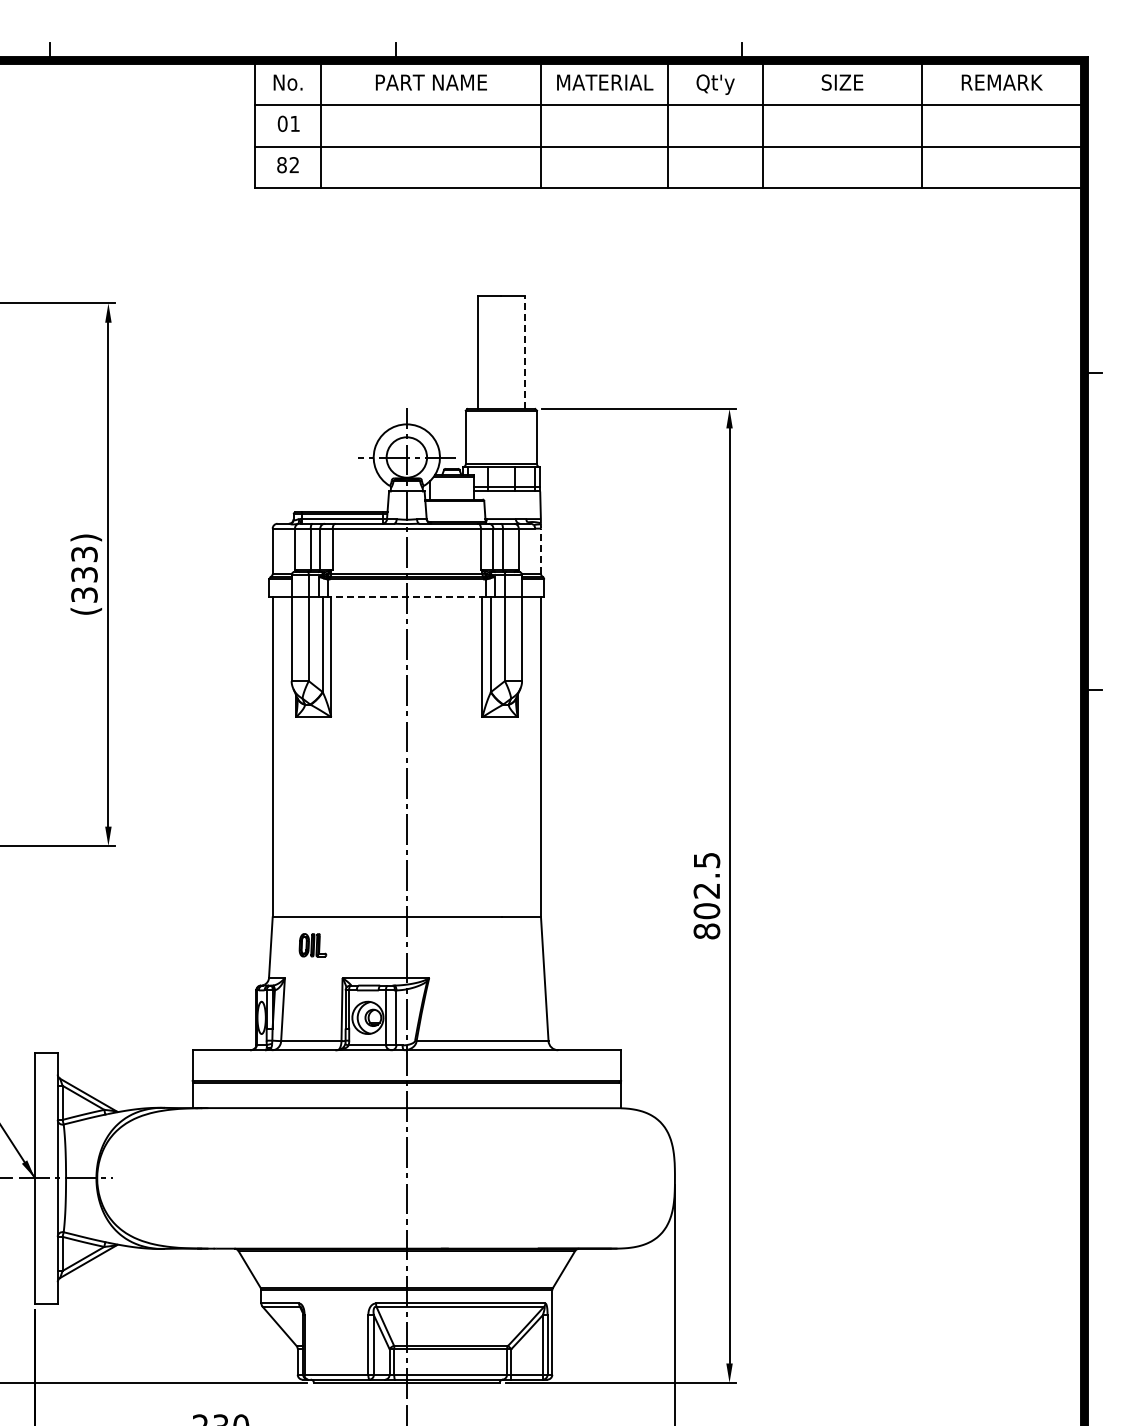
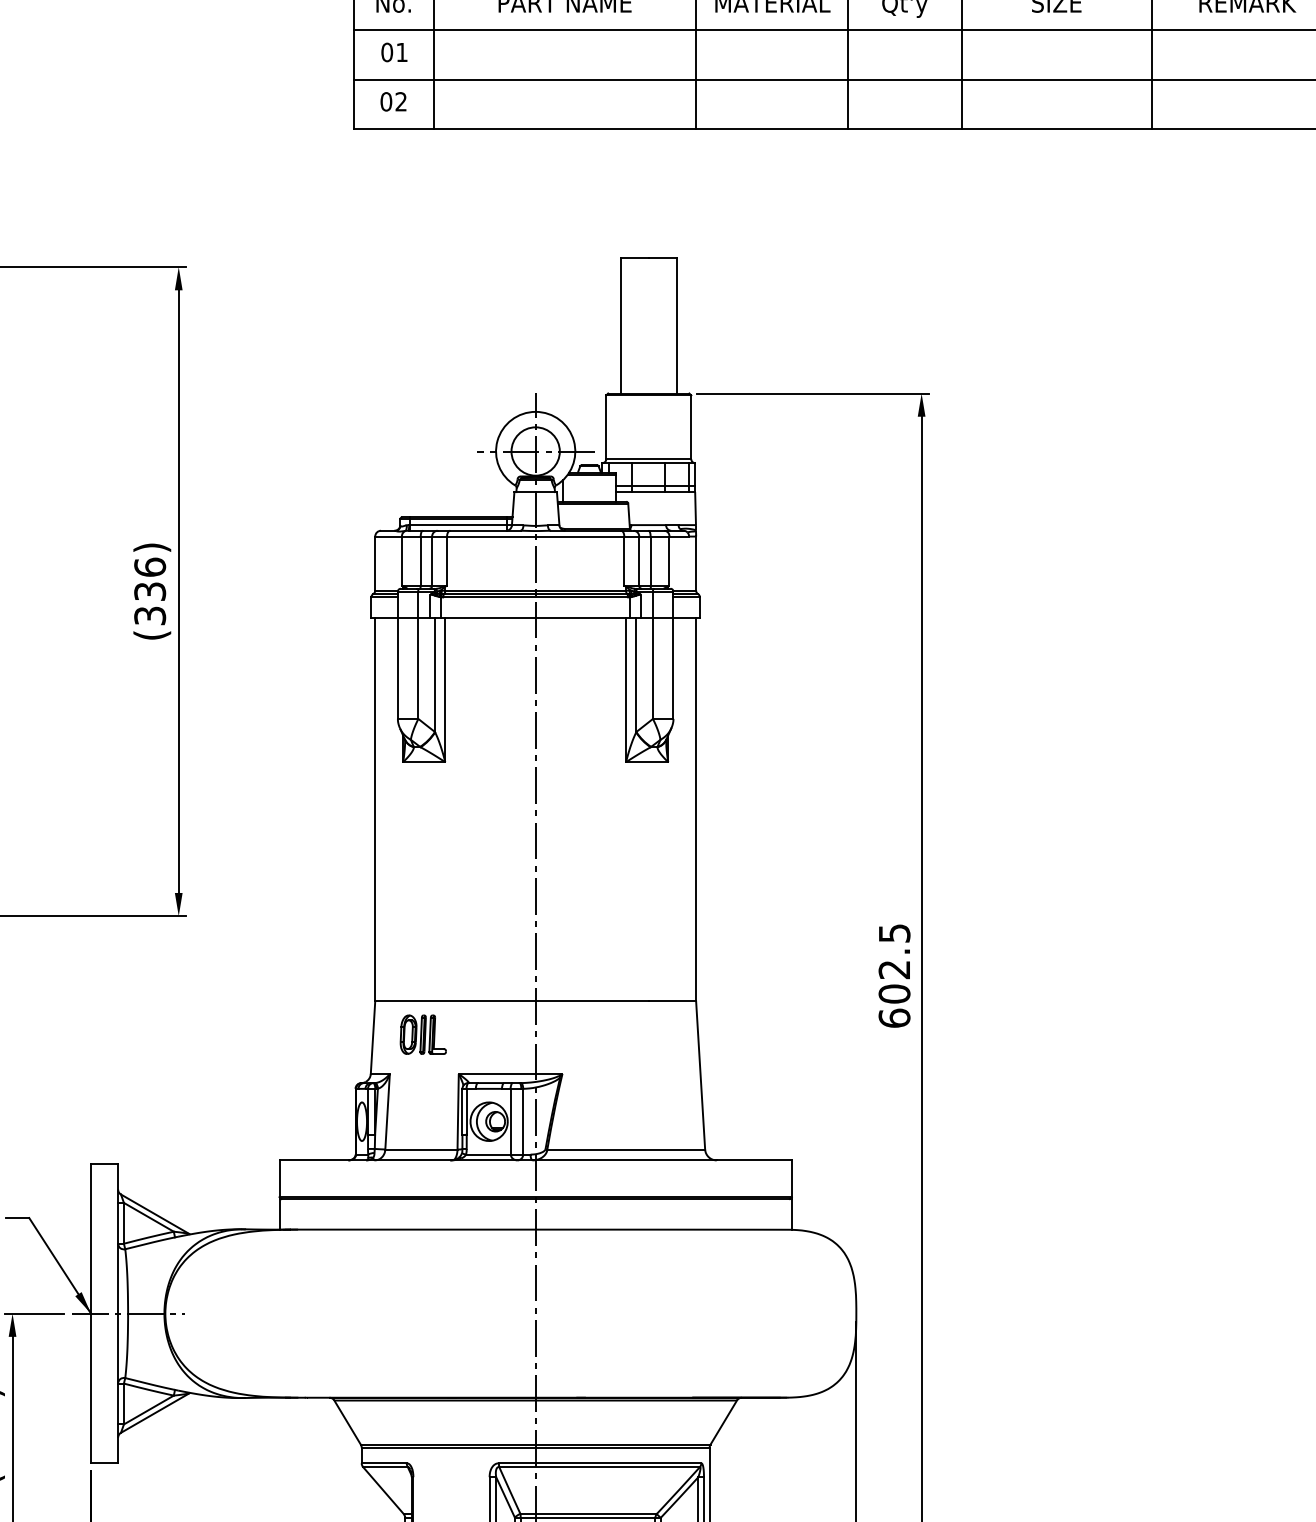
text: (281, 164) -> (385, 101), 82 -> 02
line: (524, 352) -> (676, 325), dashed -> solid
line: (541, 551) -> (696, 563), dashed -> solid
text: (84, 554) -> (150, 567), (333) -> (336)
line: (406, 596) -> (535, 617), dashed -> solid
text: (706, 931) -> (894, 1018), 802.5 -> 602.5
part: (312, 945) -> (422, 1035), size x1.43

